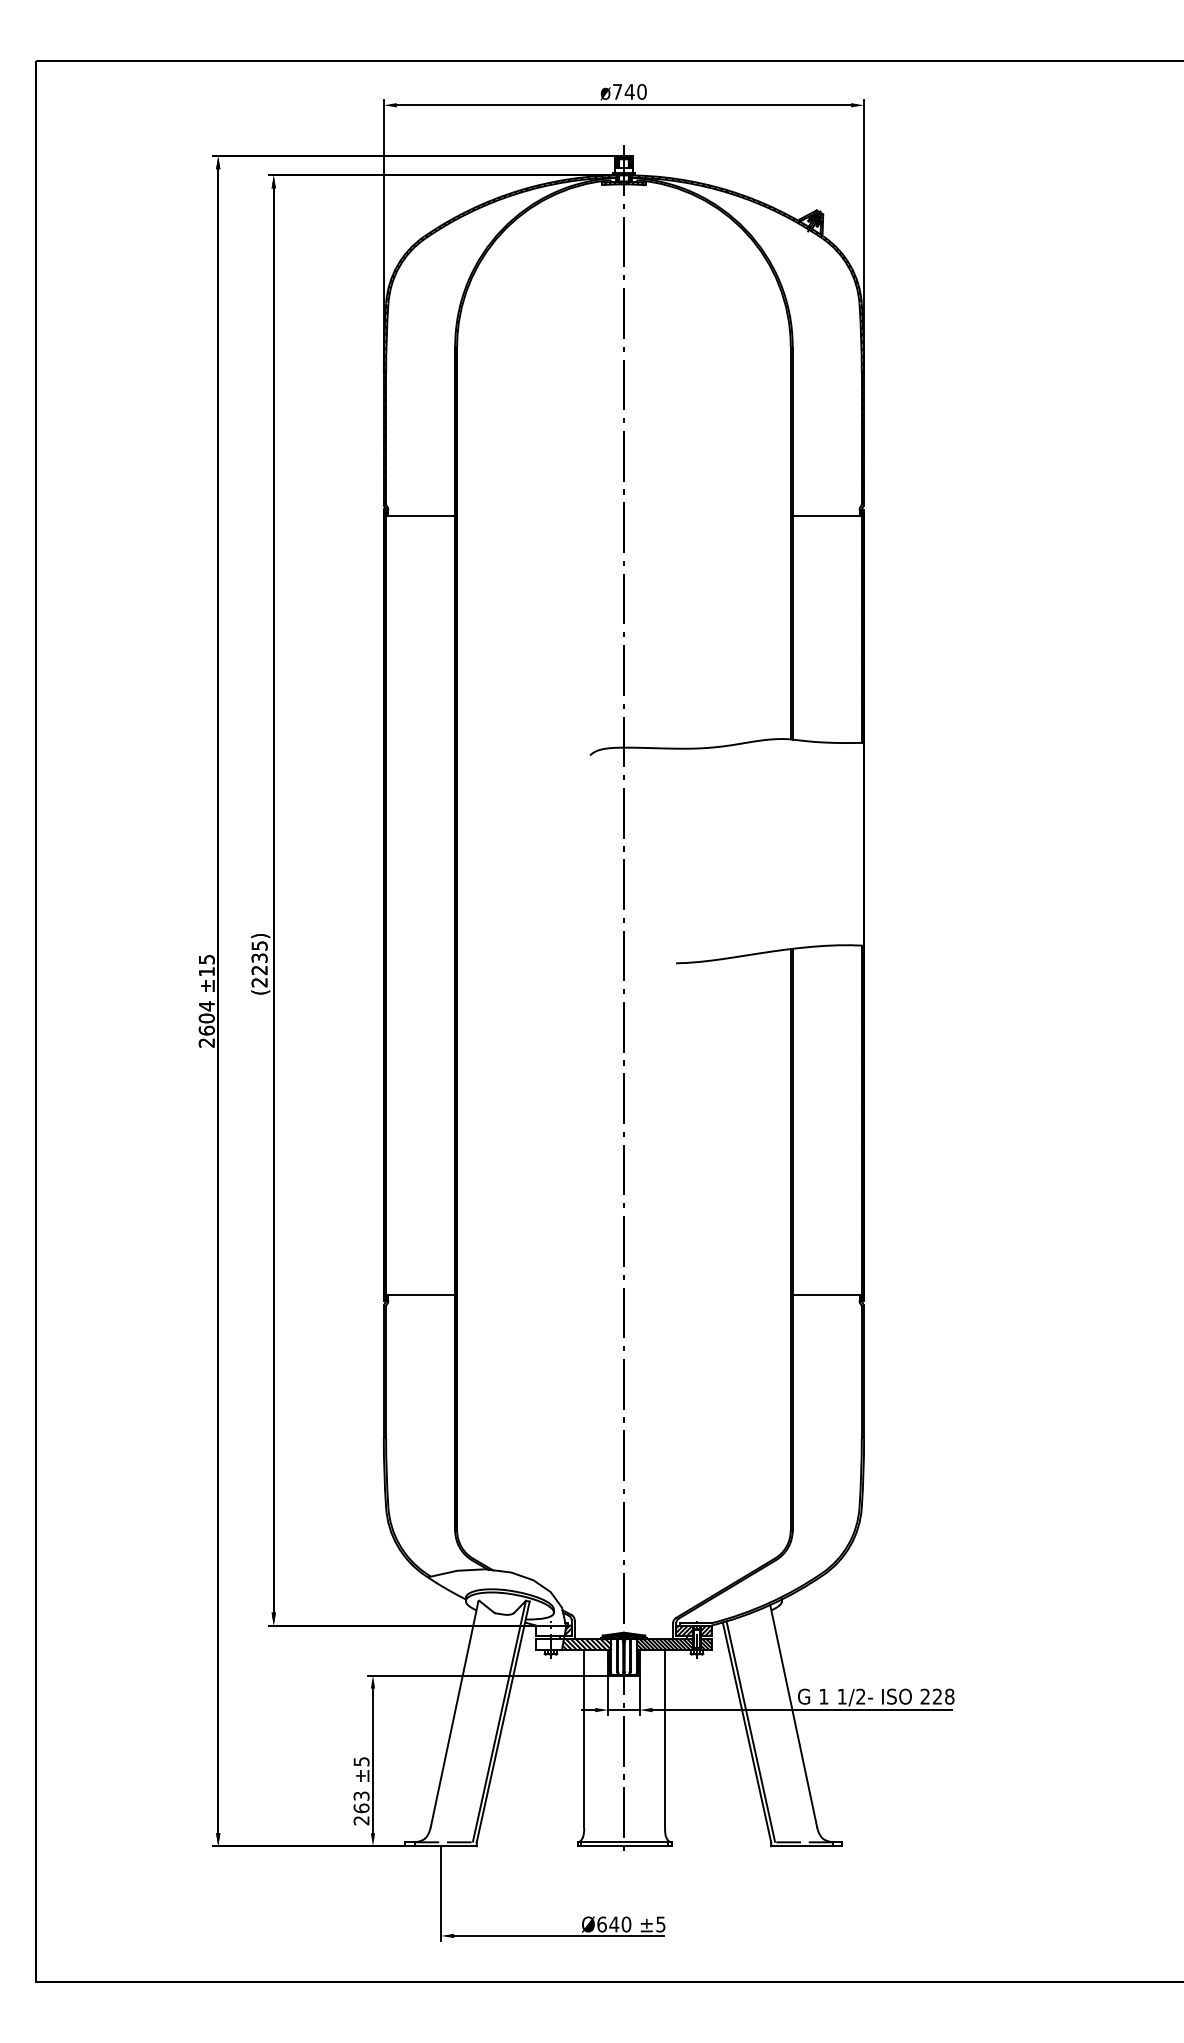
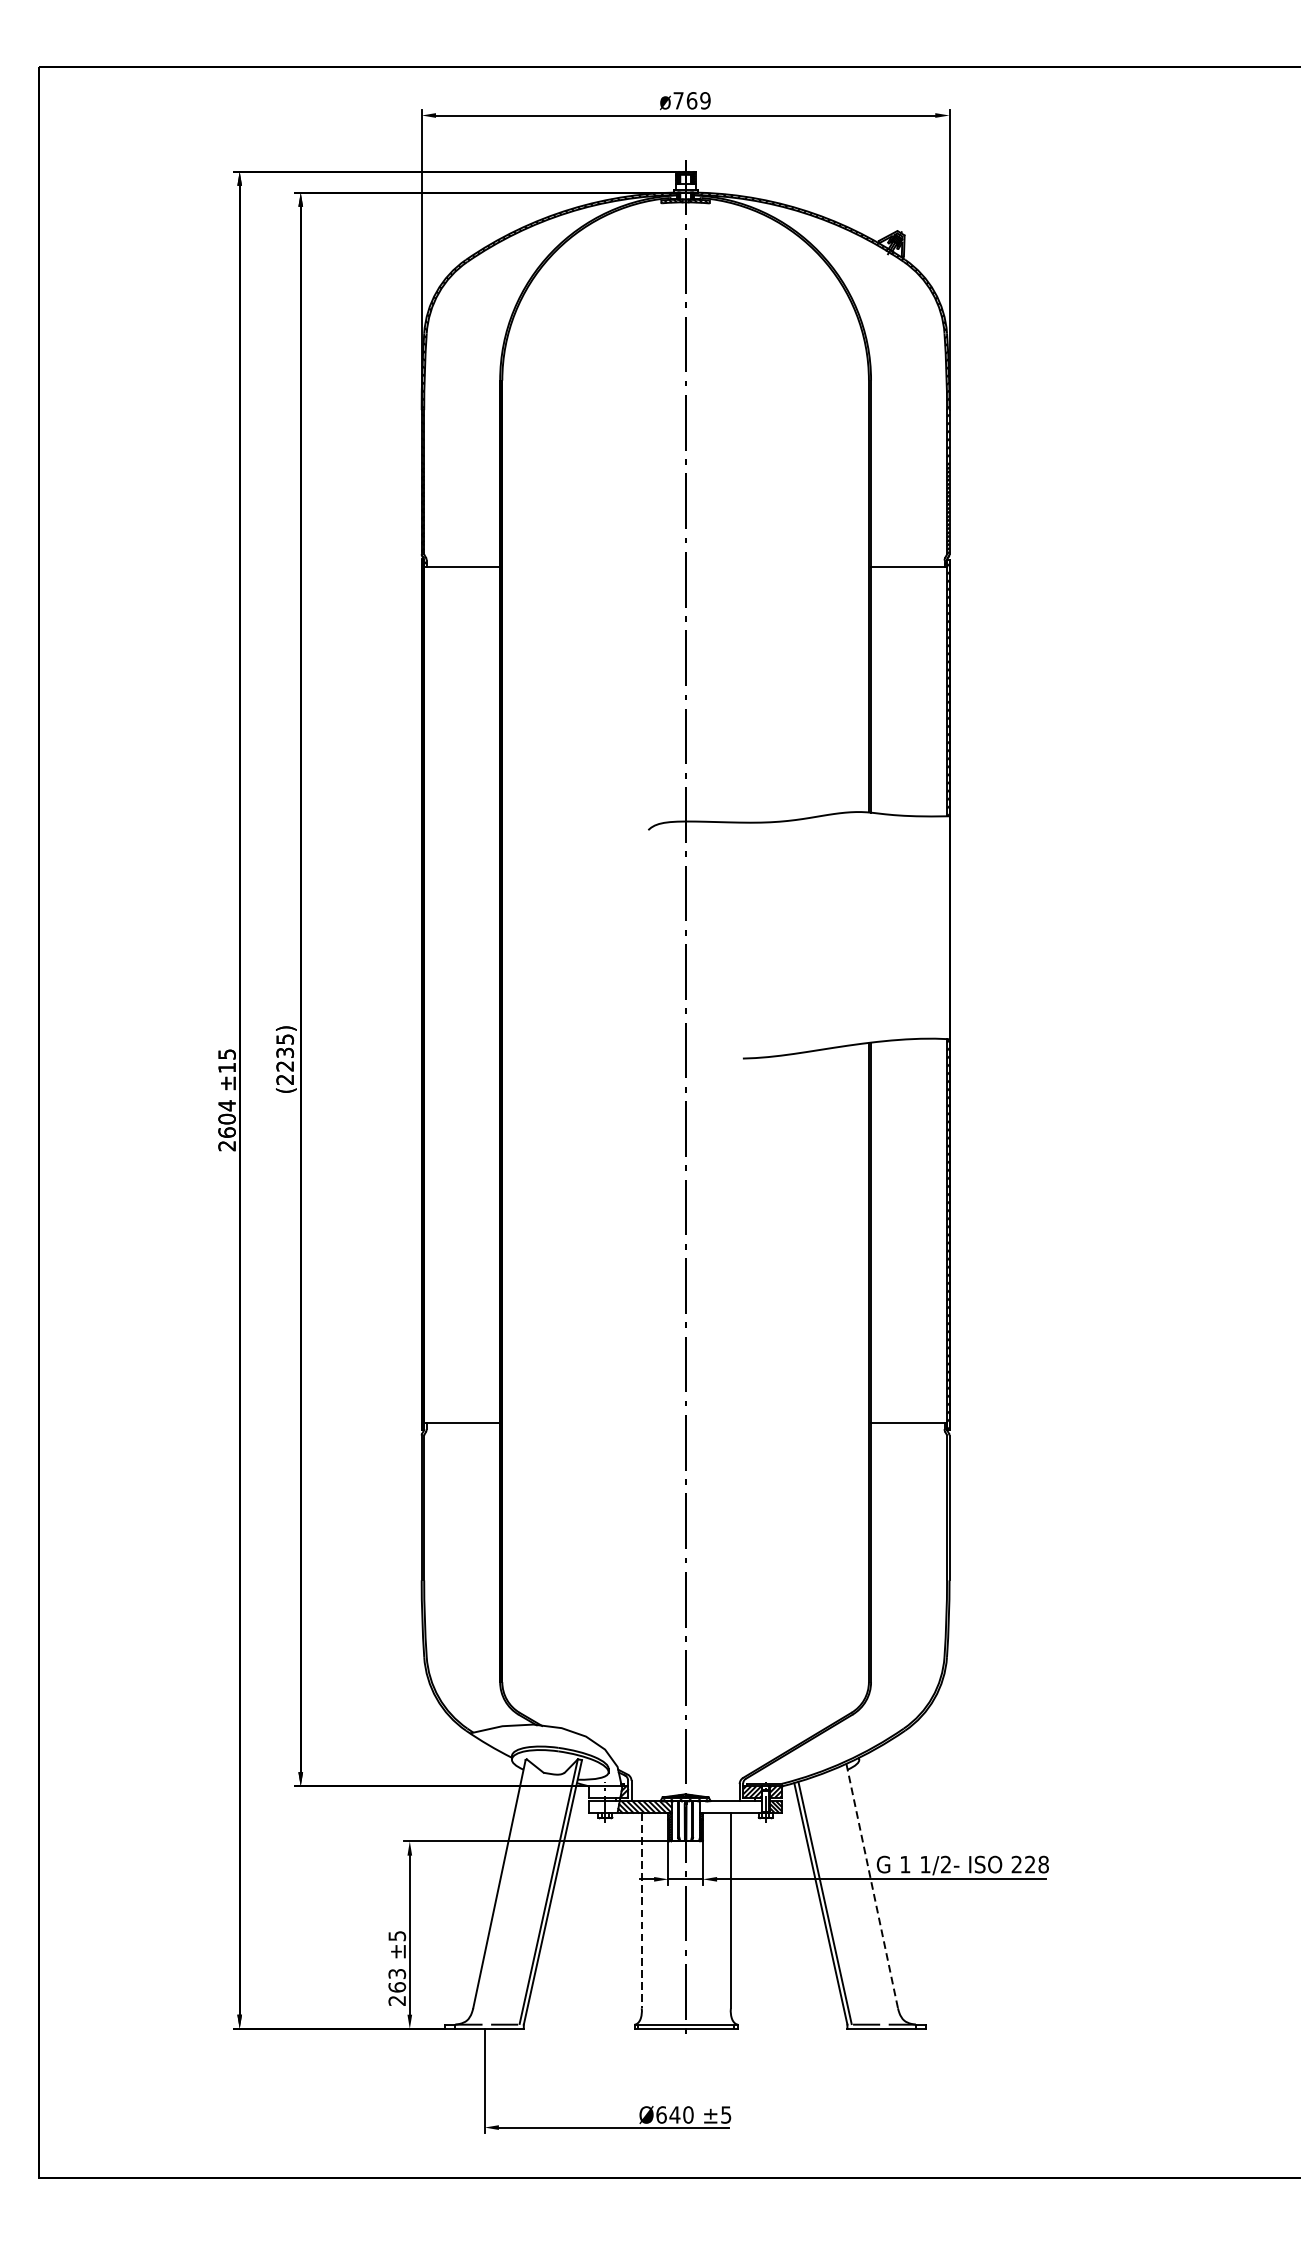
text: (635, 91) -> (698, 100), ø740 -> ø769
hatch: (664, 1644) -> (730, 1807), removed
line: (793, 1716) -> (871, 1886), solid -> dashed
line: (584, 1738) -> (642, 1910), solid -> dashed

